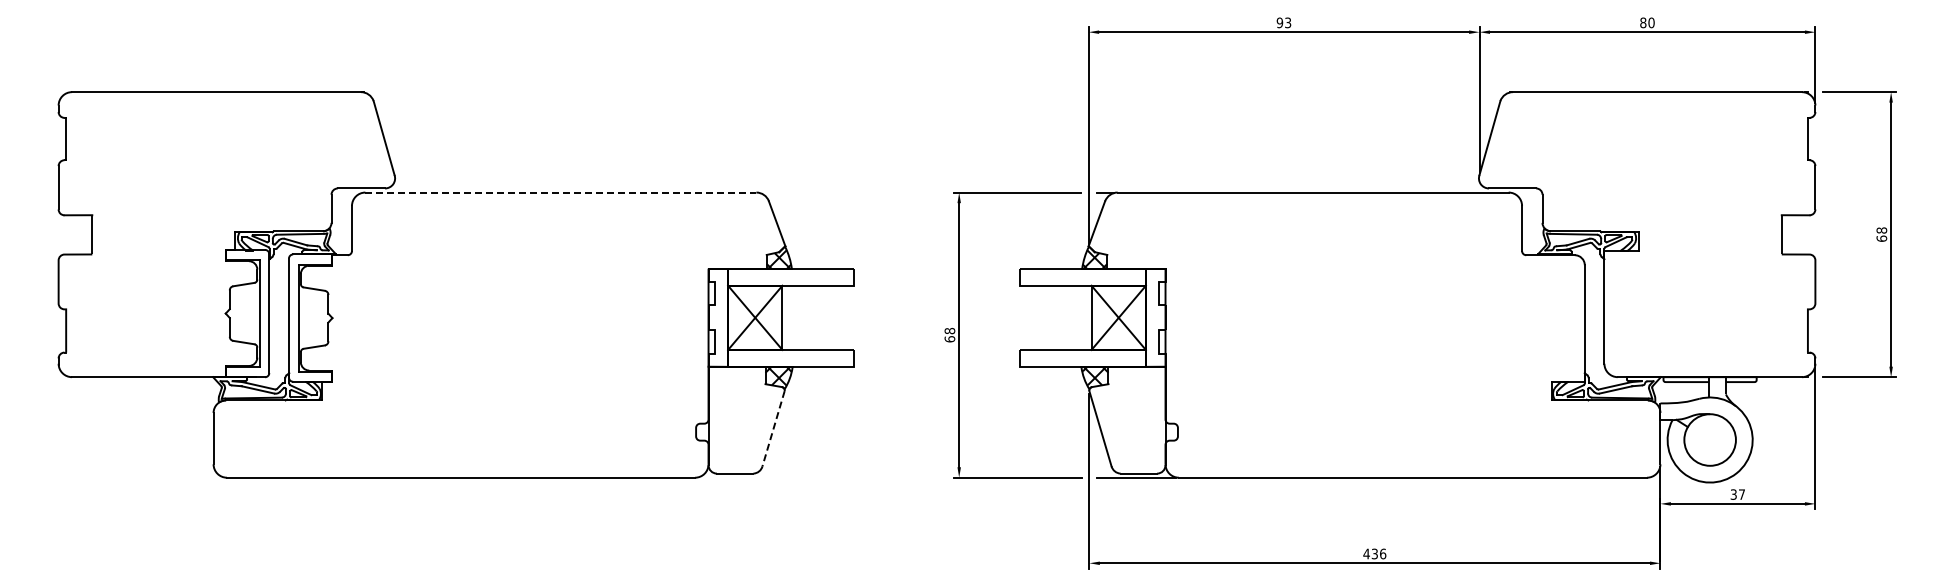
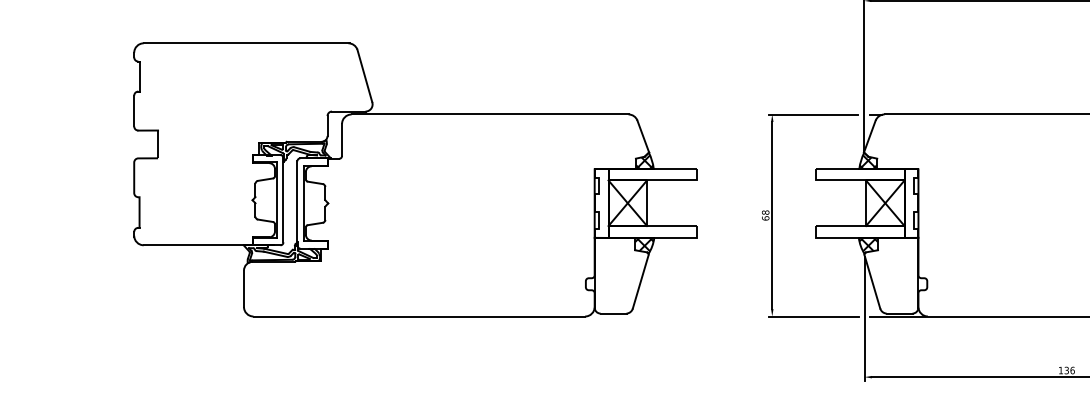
line: (561, 192) -> (490, 114), dashed -> solid
line: (773, 429) -> (640, 282), dashed -> solid
text: (1366, 553) -> (1060, 370), 436 -> 136

